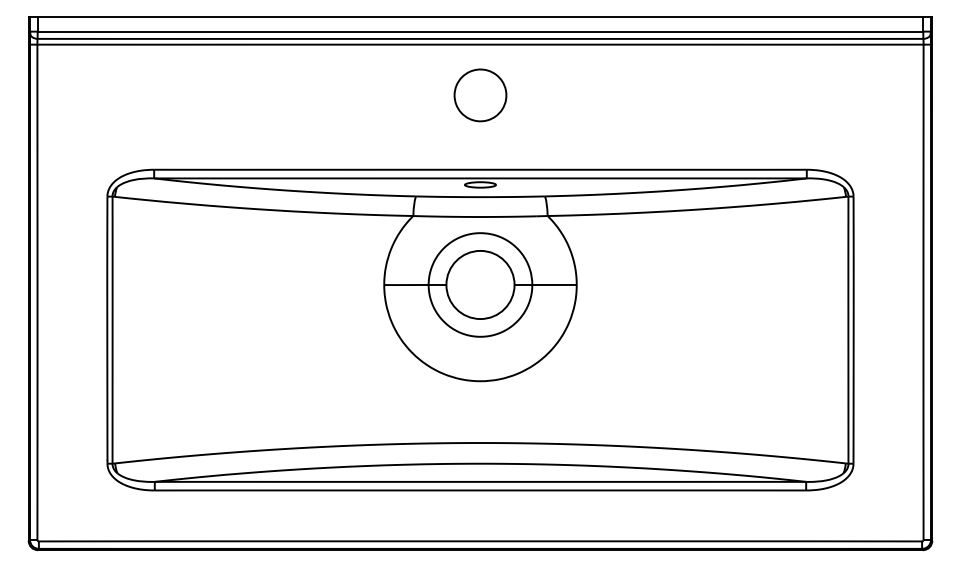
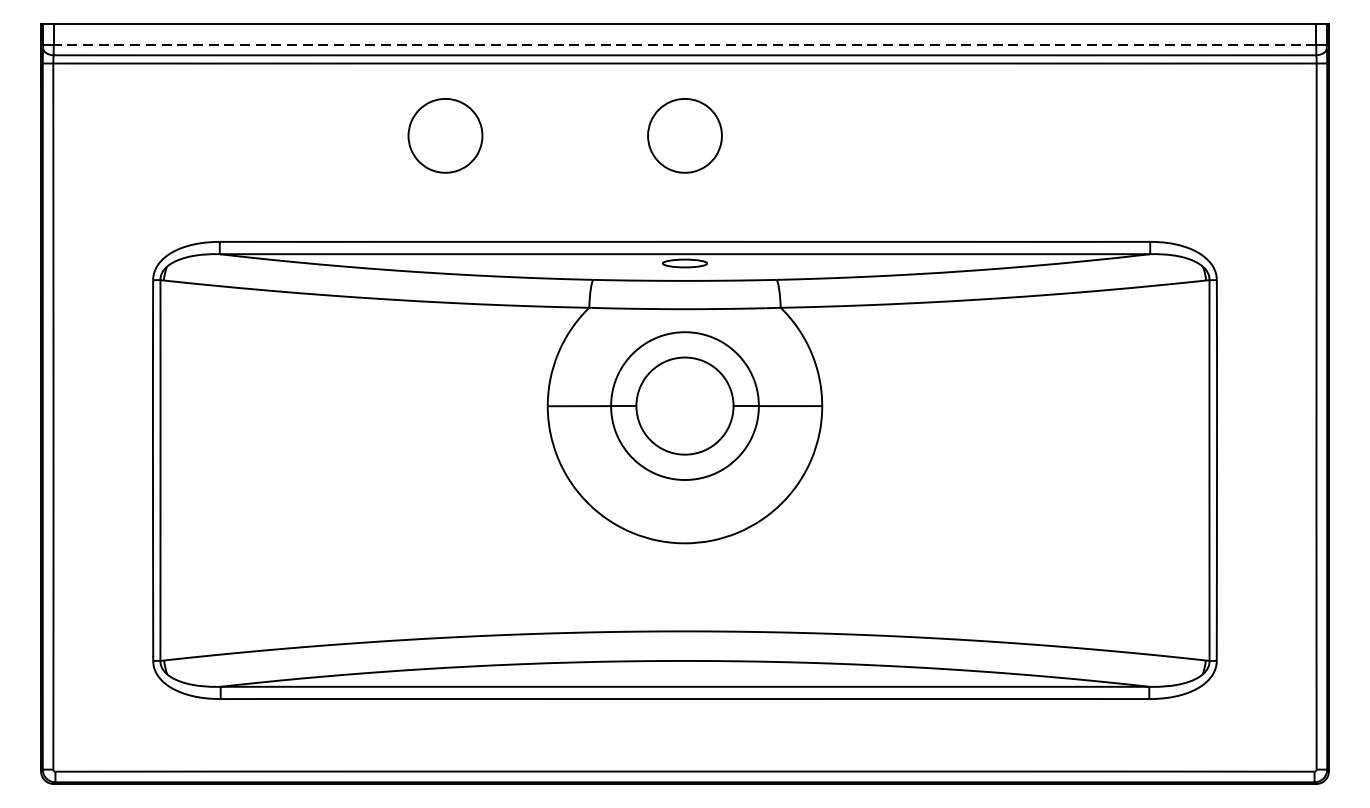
line: (480, 31) -> (685, 44), solid -> dashed
part: (312, 95) -> (445, 135), added

